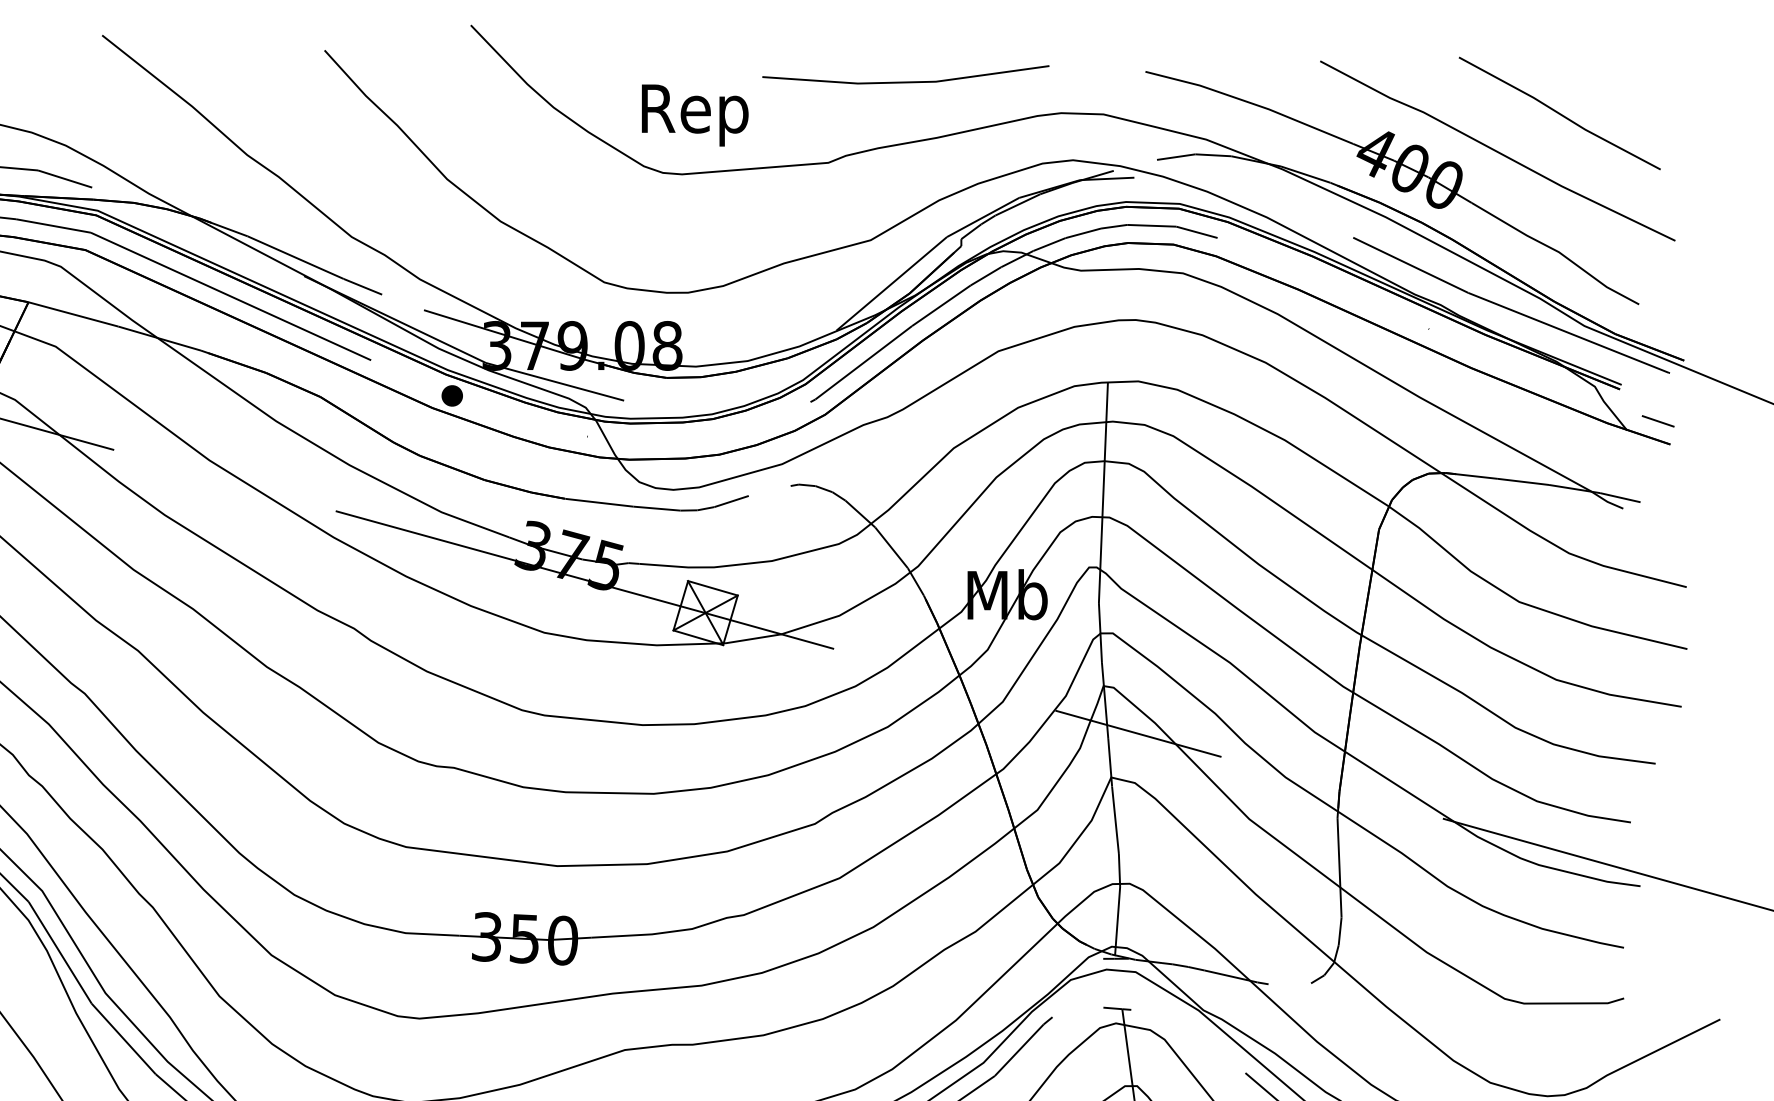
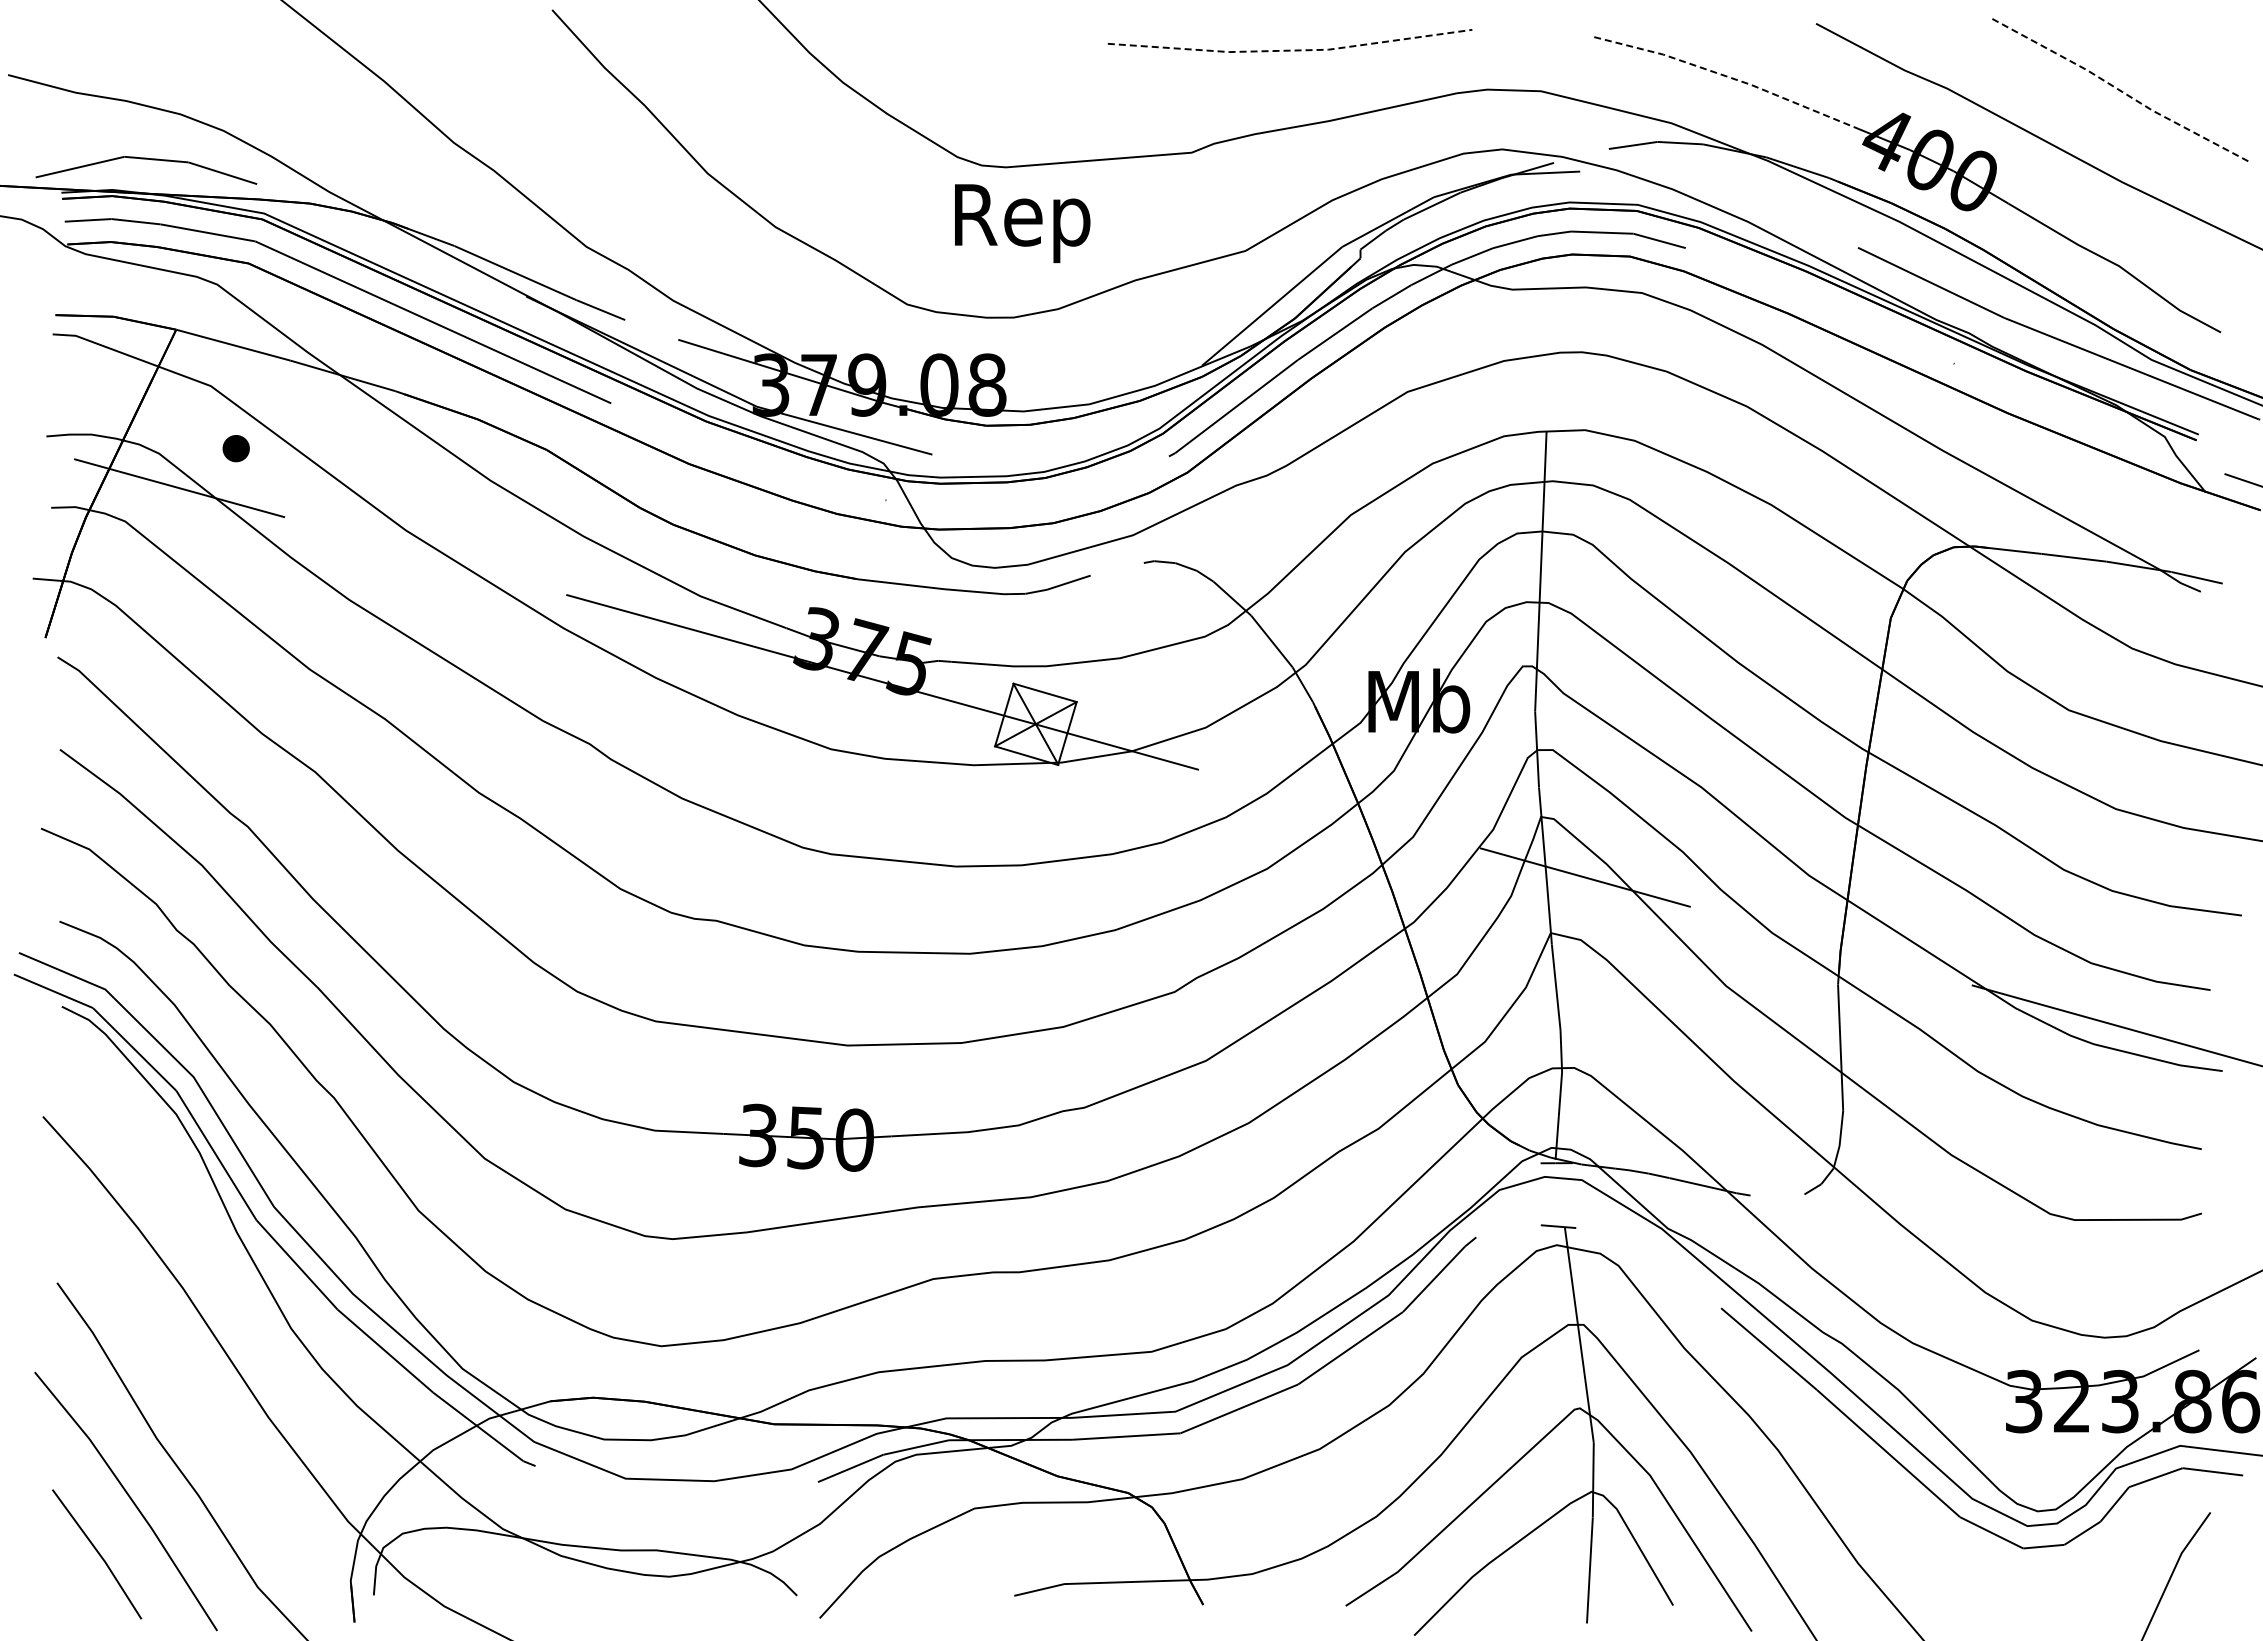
line: (906, 82) -> (1290, 50), solid -> dashed
line: (1251, 103) -> (1728, 77), solid -> dashed
line: (1559, 113) -> (2119, 90), solid -> dashed
text: (695, 115) -> (1022, 223), moved
part: (451, 395) -> (235, 448), moved

